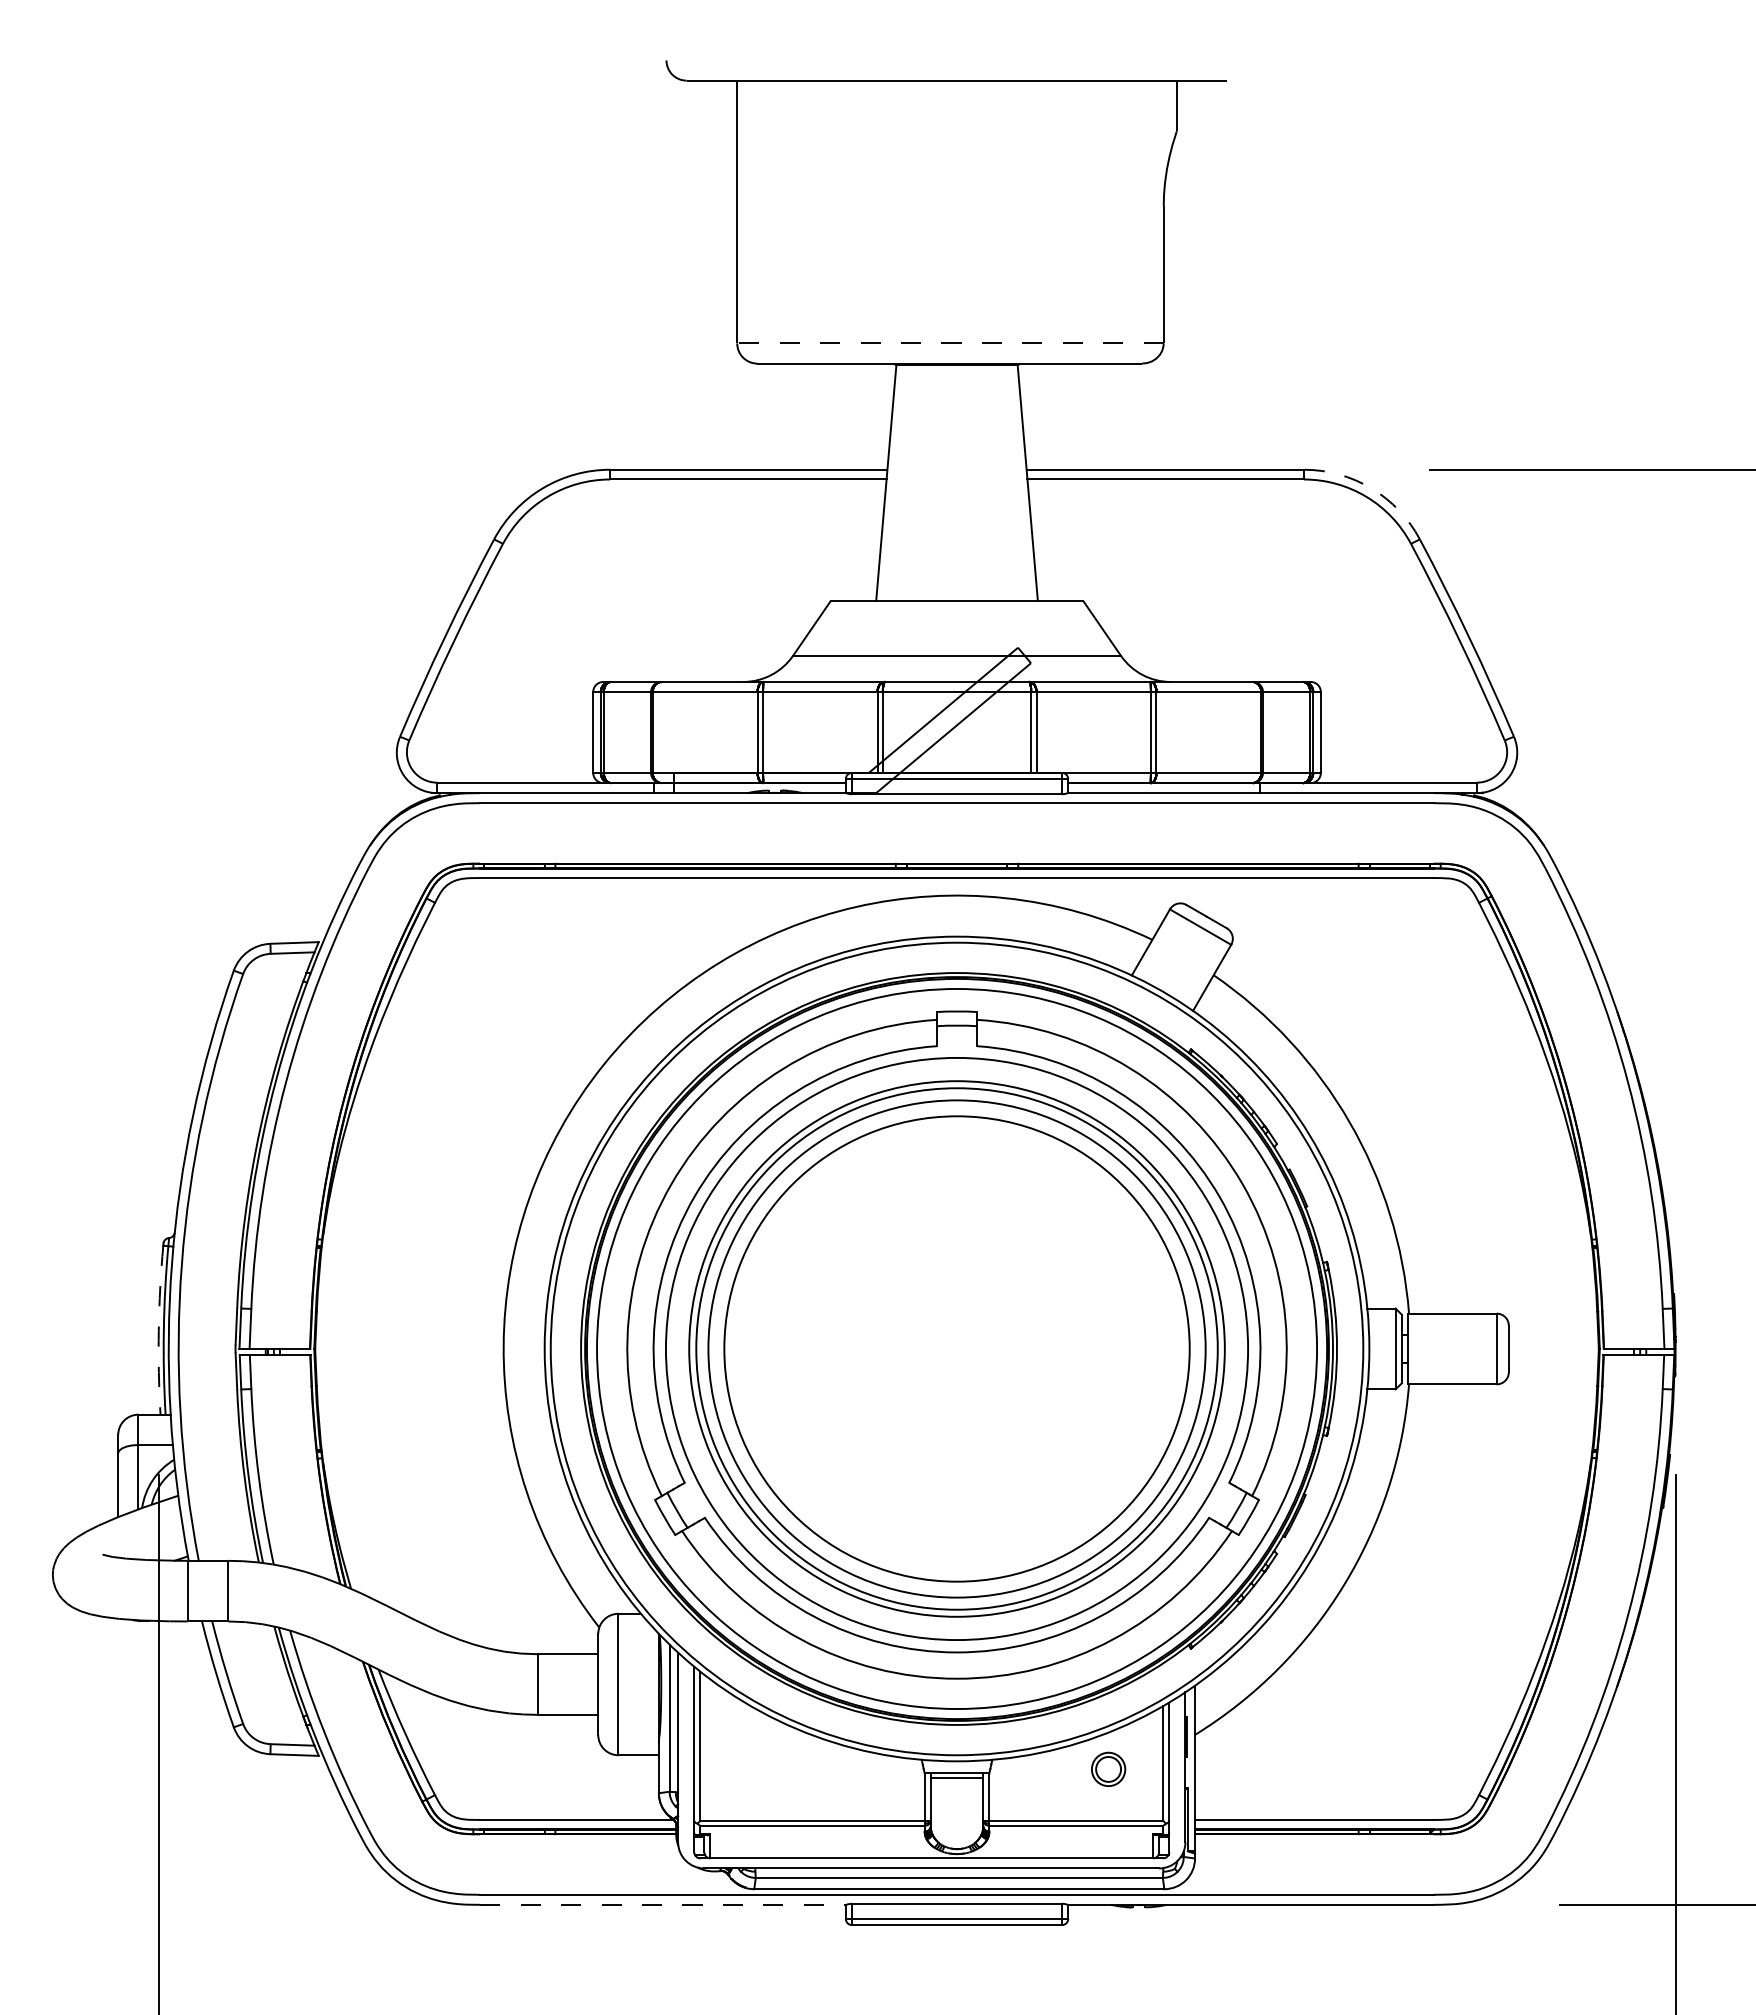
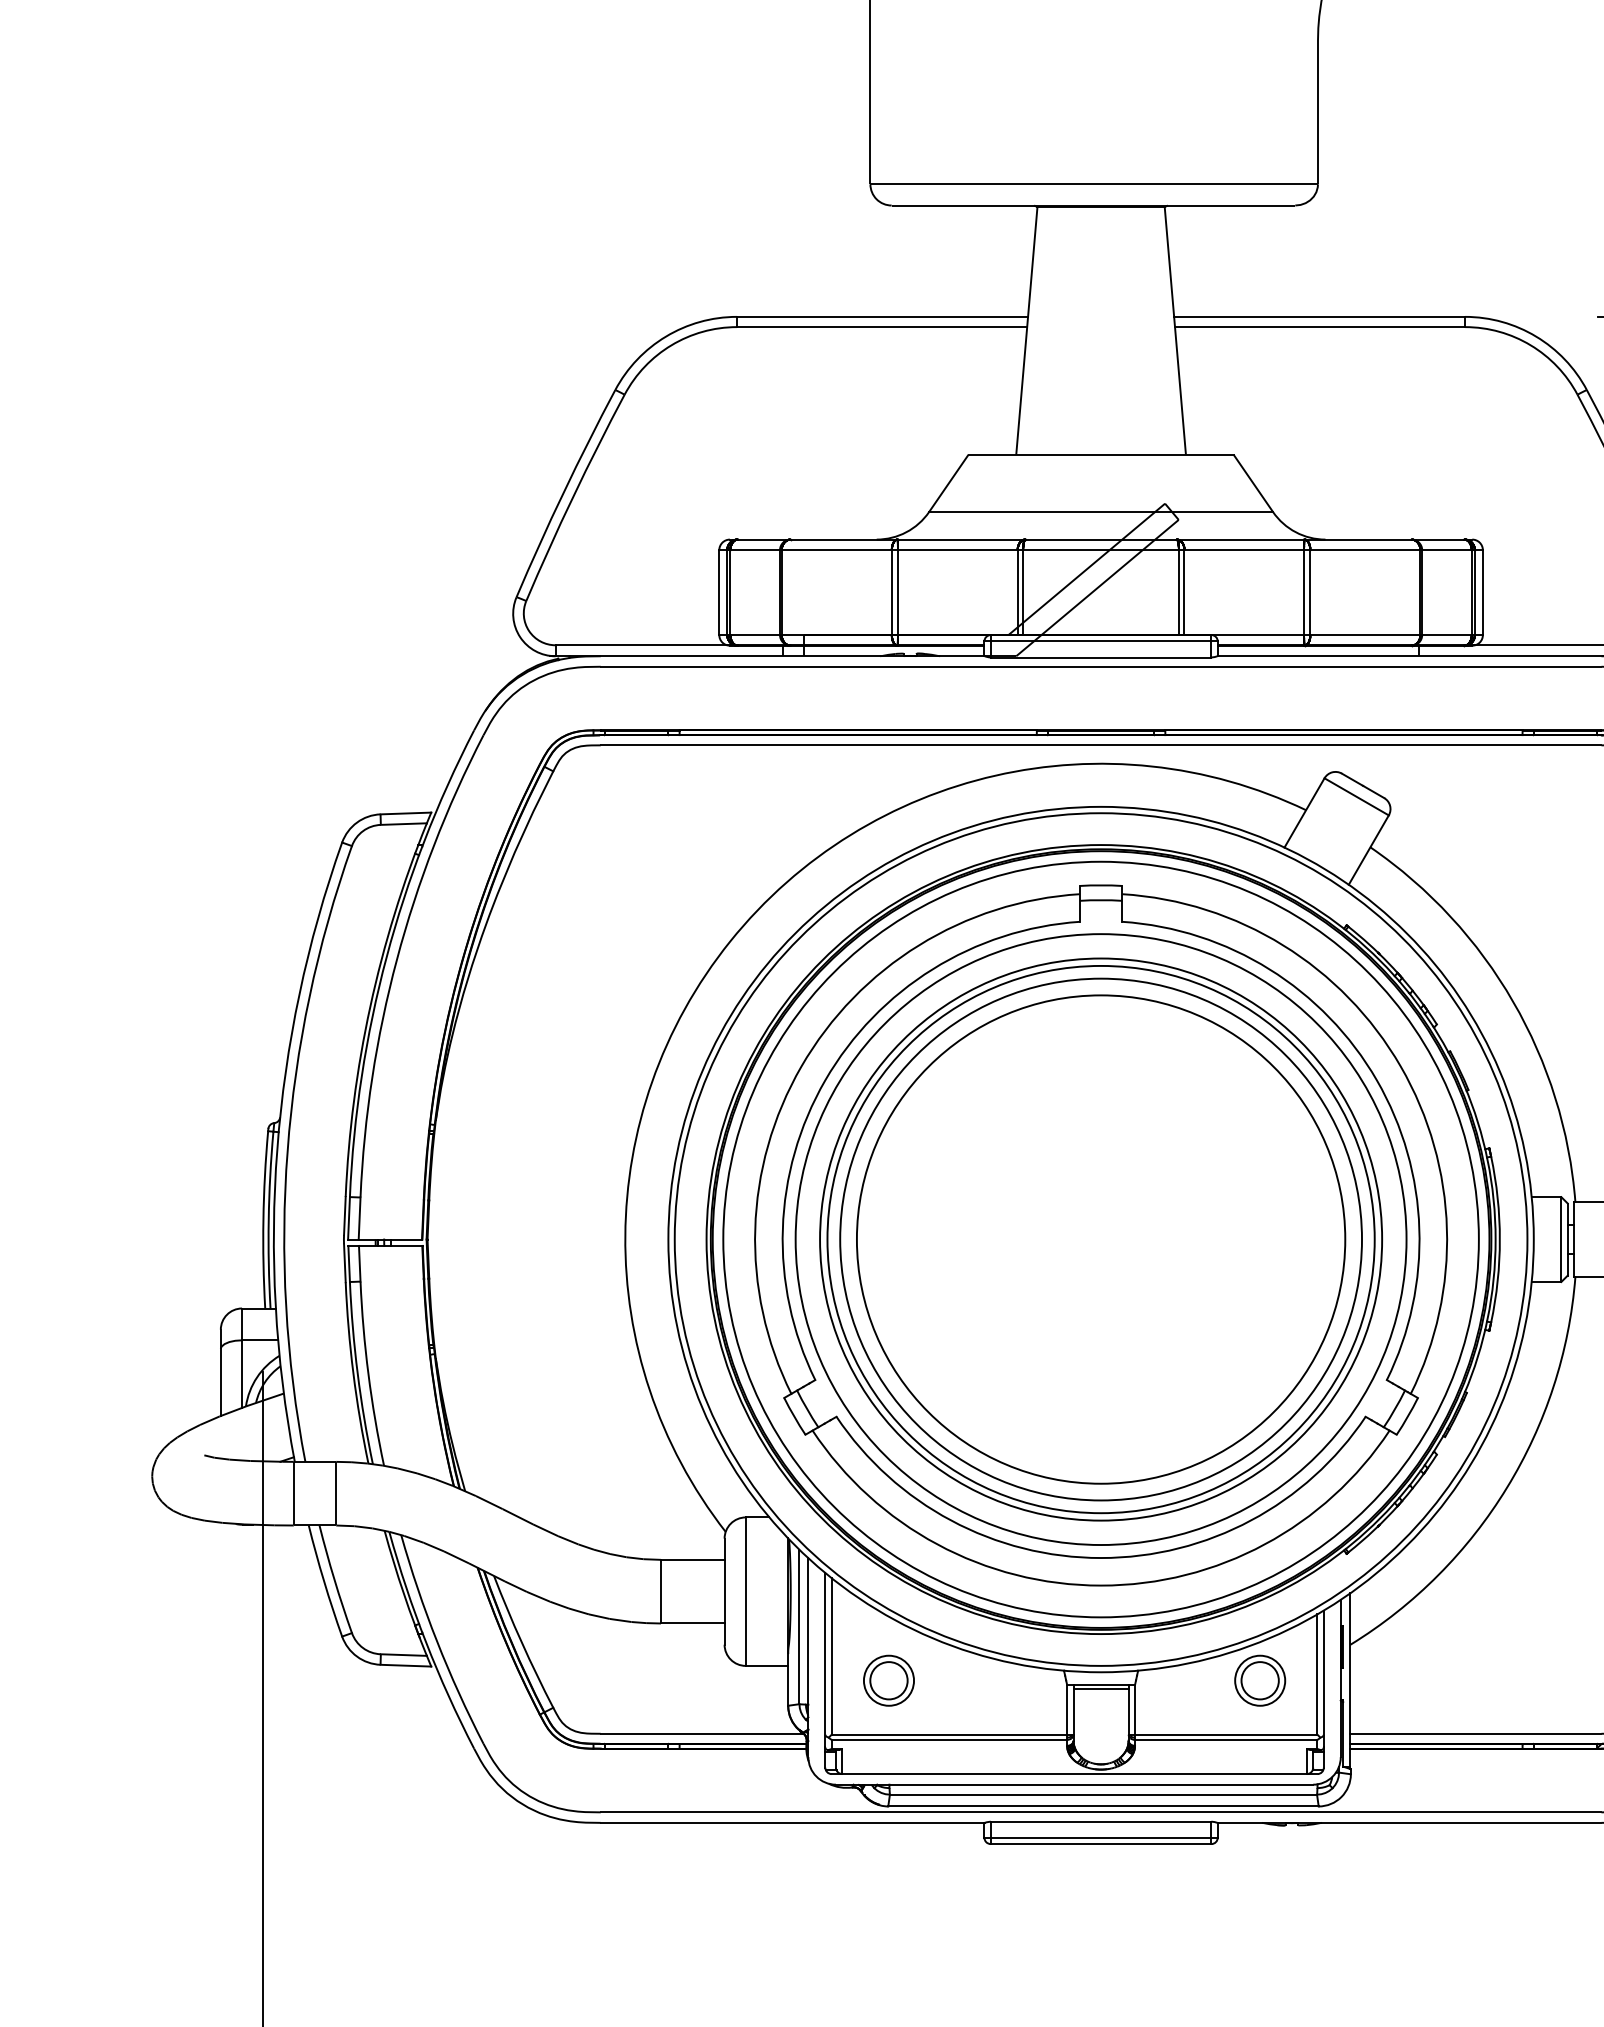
line: (949, 343) -> (1093, 184), dashed -> solid
arc: (1371, 488) -> (1536, 336), dashed -> solid
arc: (158, 1330) -> (263, 1220), dashed -> solid
part: (754, 1769) -> (888, 1680), added
part: (1108, 1769) -> (1260, 1680), size x1.43
line: (663, 1904) -> (793, 1822), dashed -> solid

